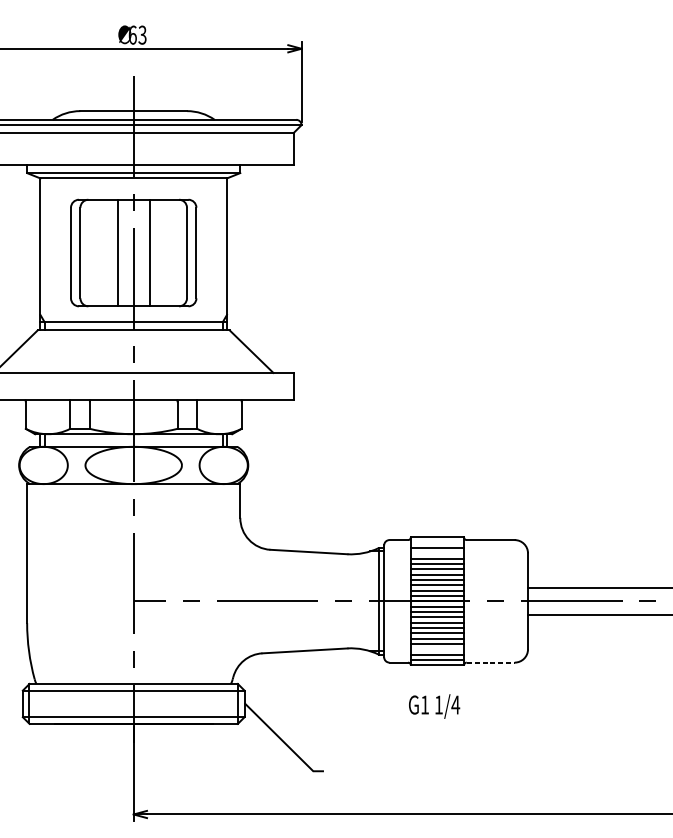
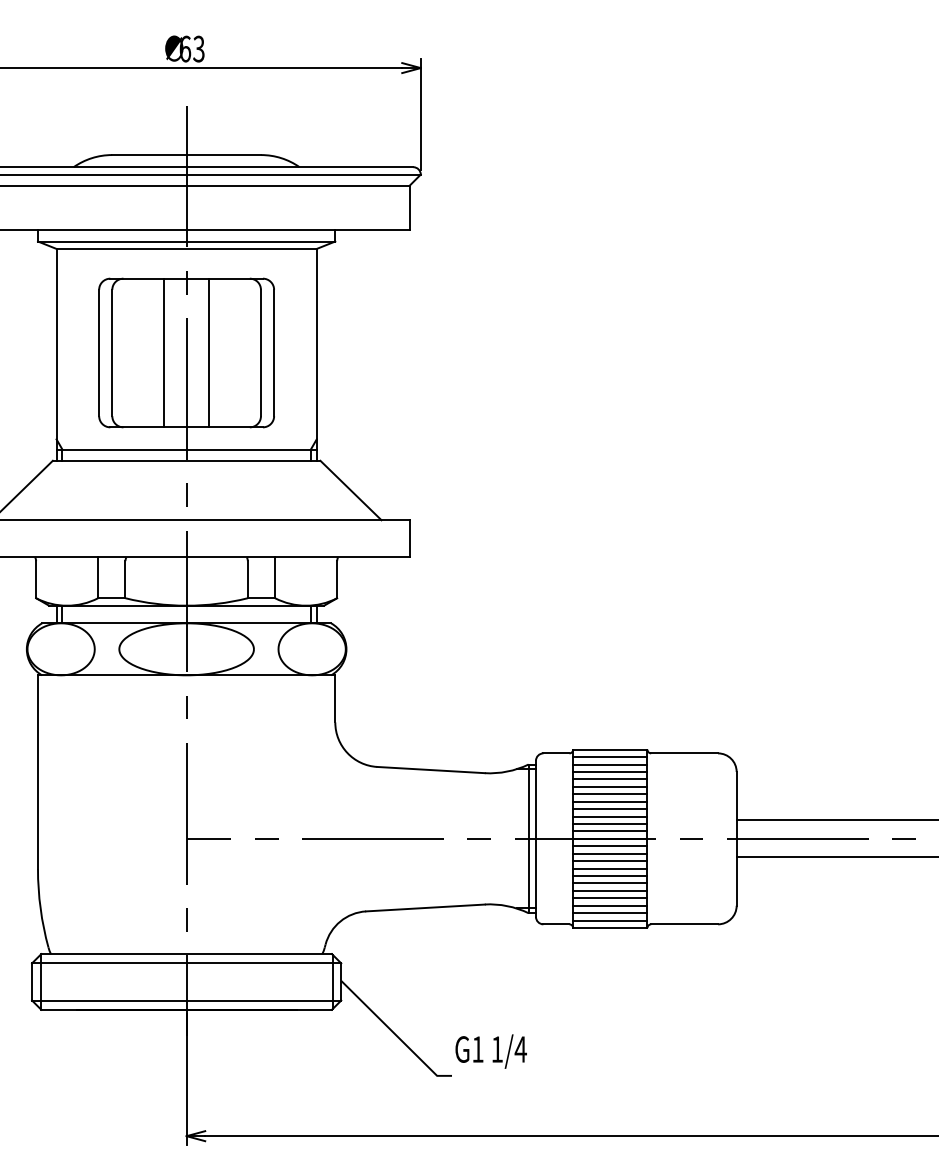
line: (437, 543) -> (610, 757), added
line: (437, 553) -> (610, 771), added
line: (437, 649) -> (610, 905), added
line: (491, 662) -> (685, 924), dashed -> solid
text: (433, 706) -> (490, 1051), moved

